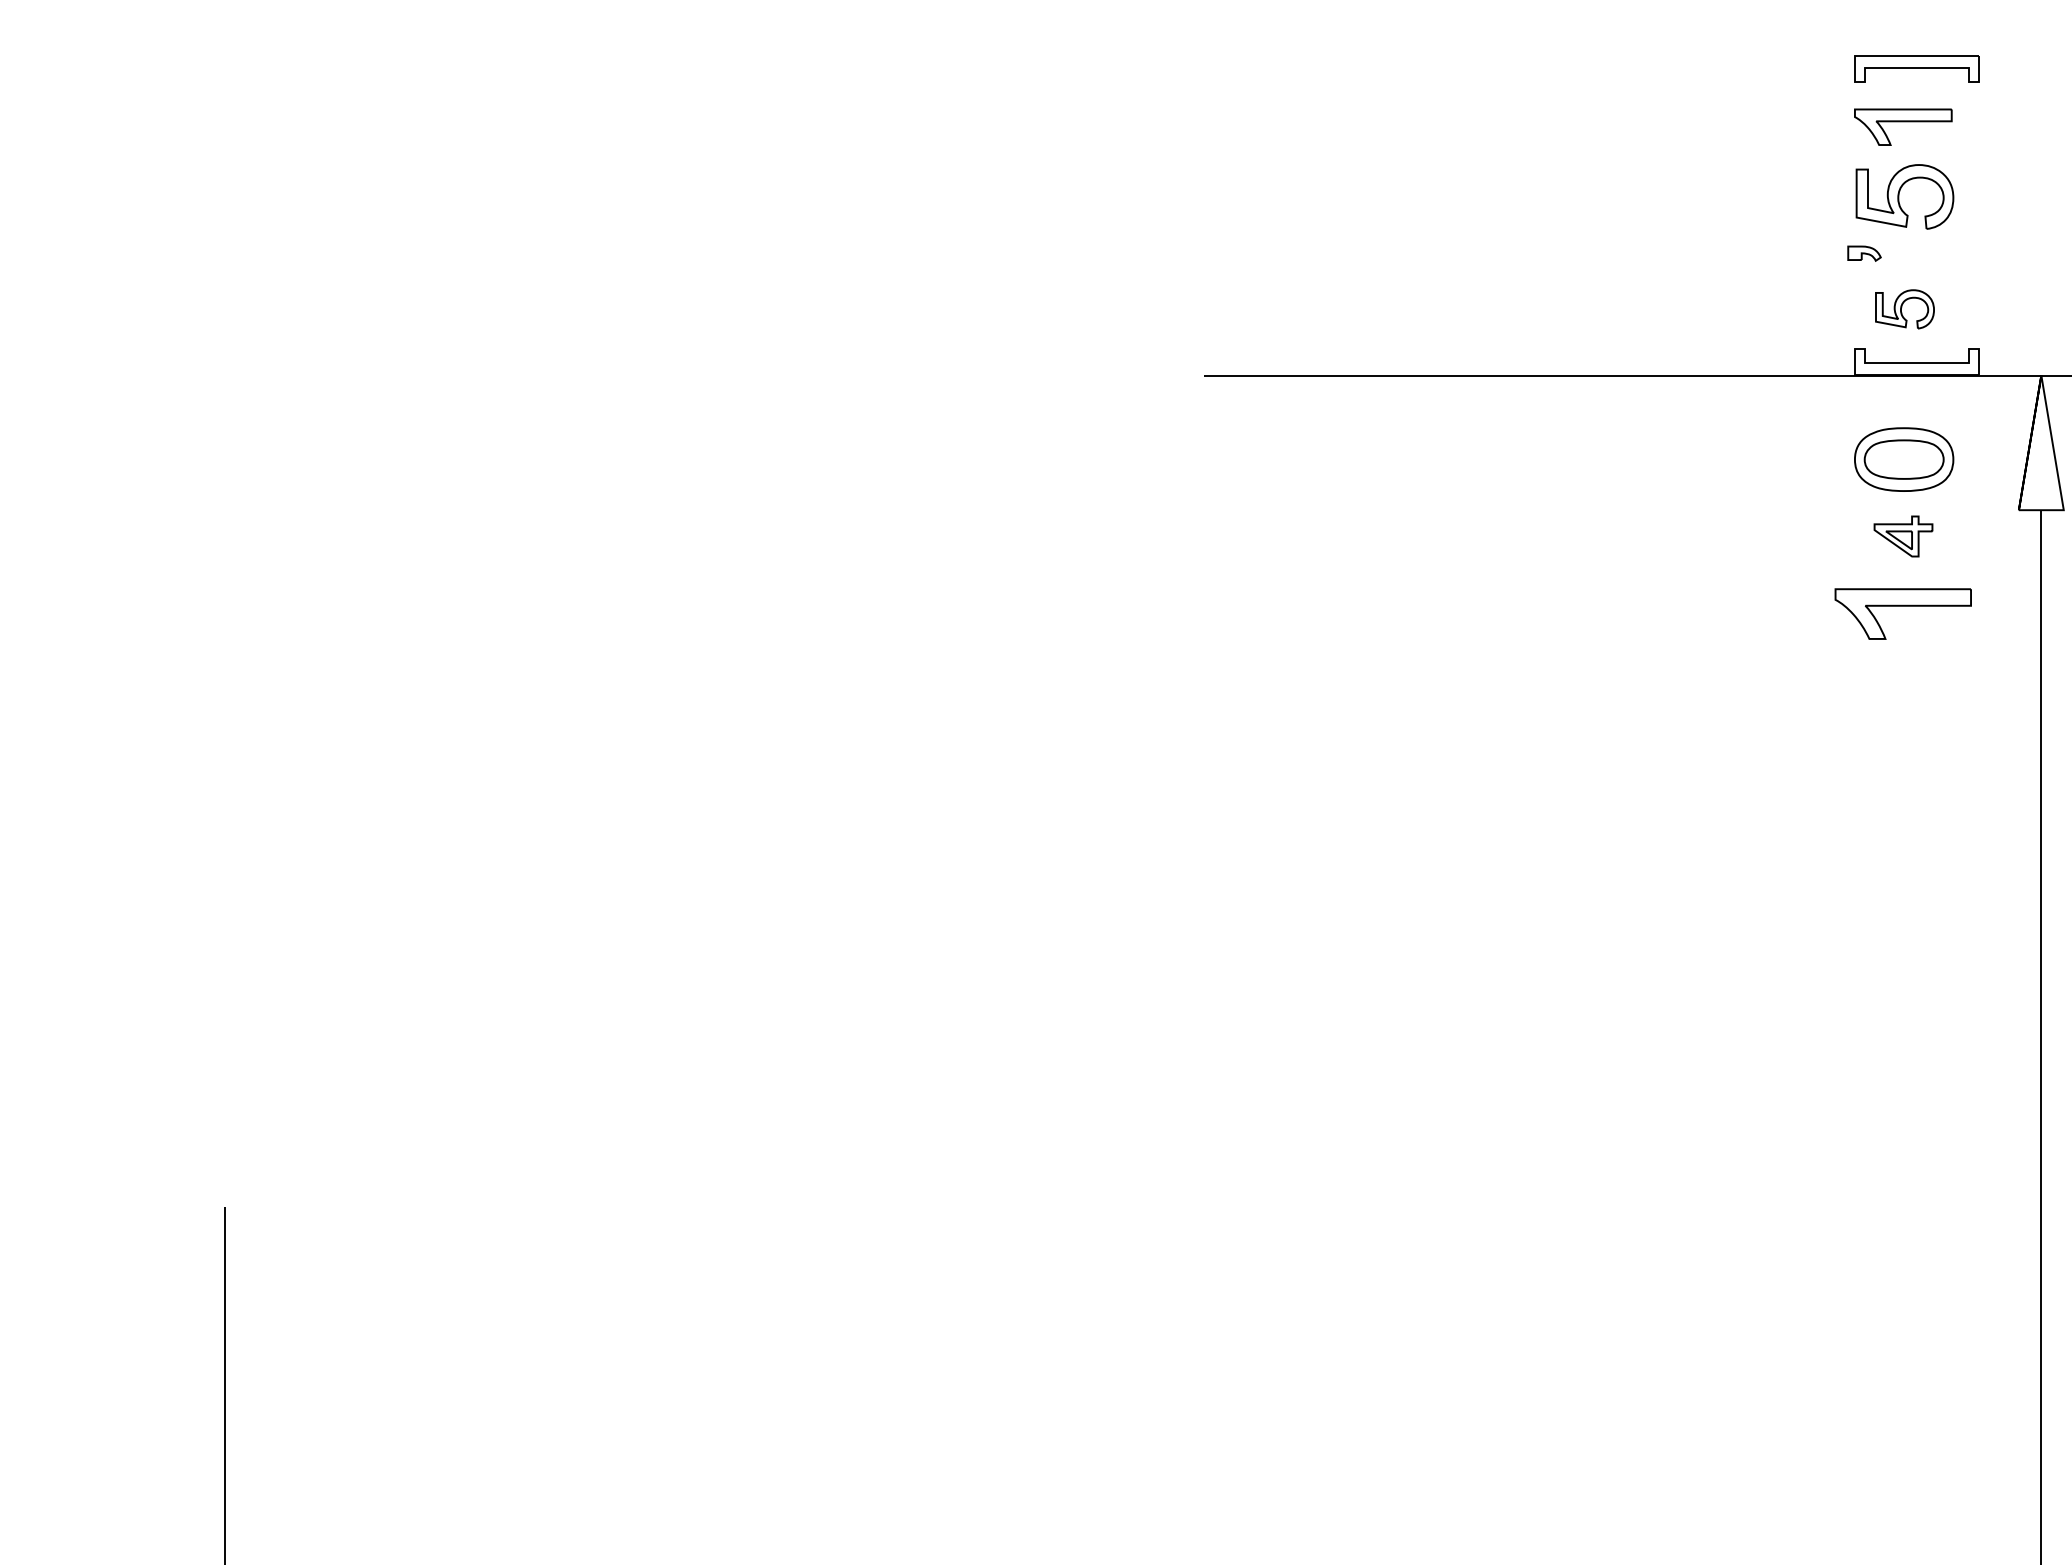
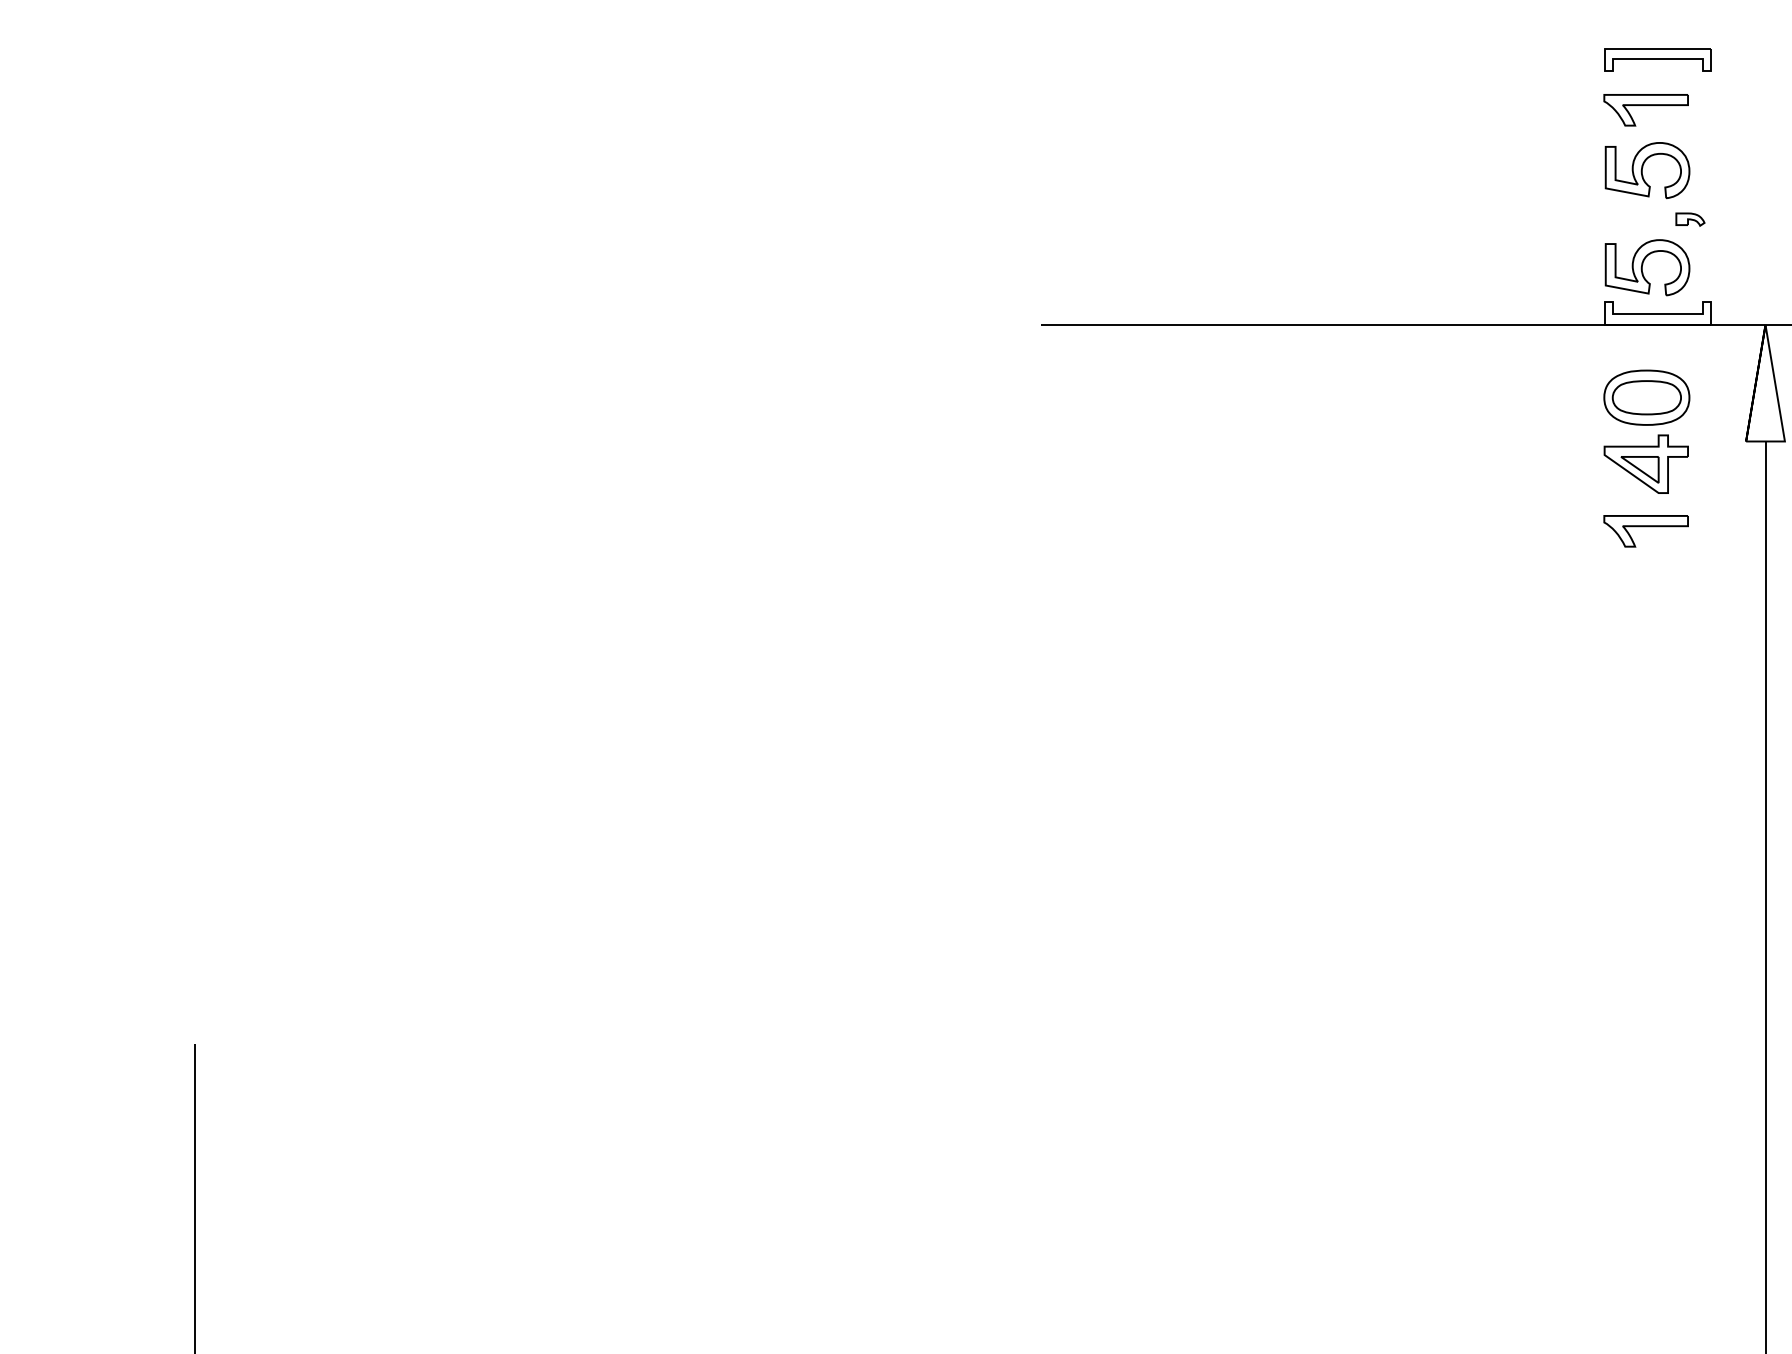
part: (1864, 253) -> (1690, 219), moved
part: (1904, 309) -> (1647, 267), size x1.67
part: (1903, 536) -> (1646, 464), size x1.67
part: (1903, 613) -> (1646, 530), size x0.71

